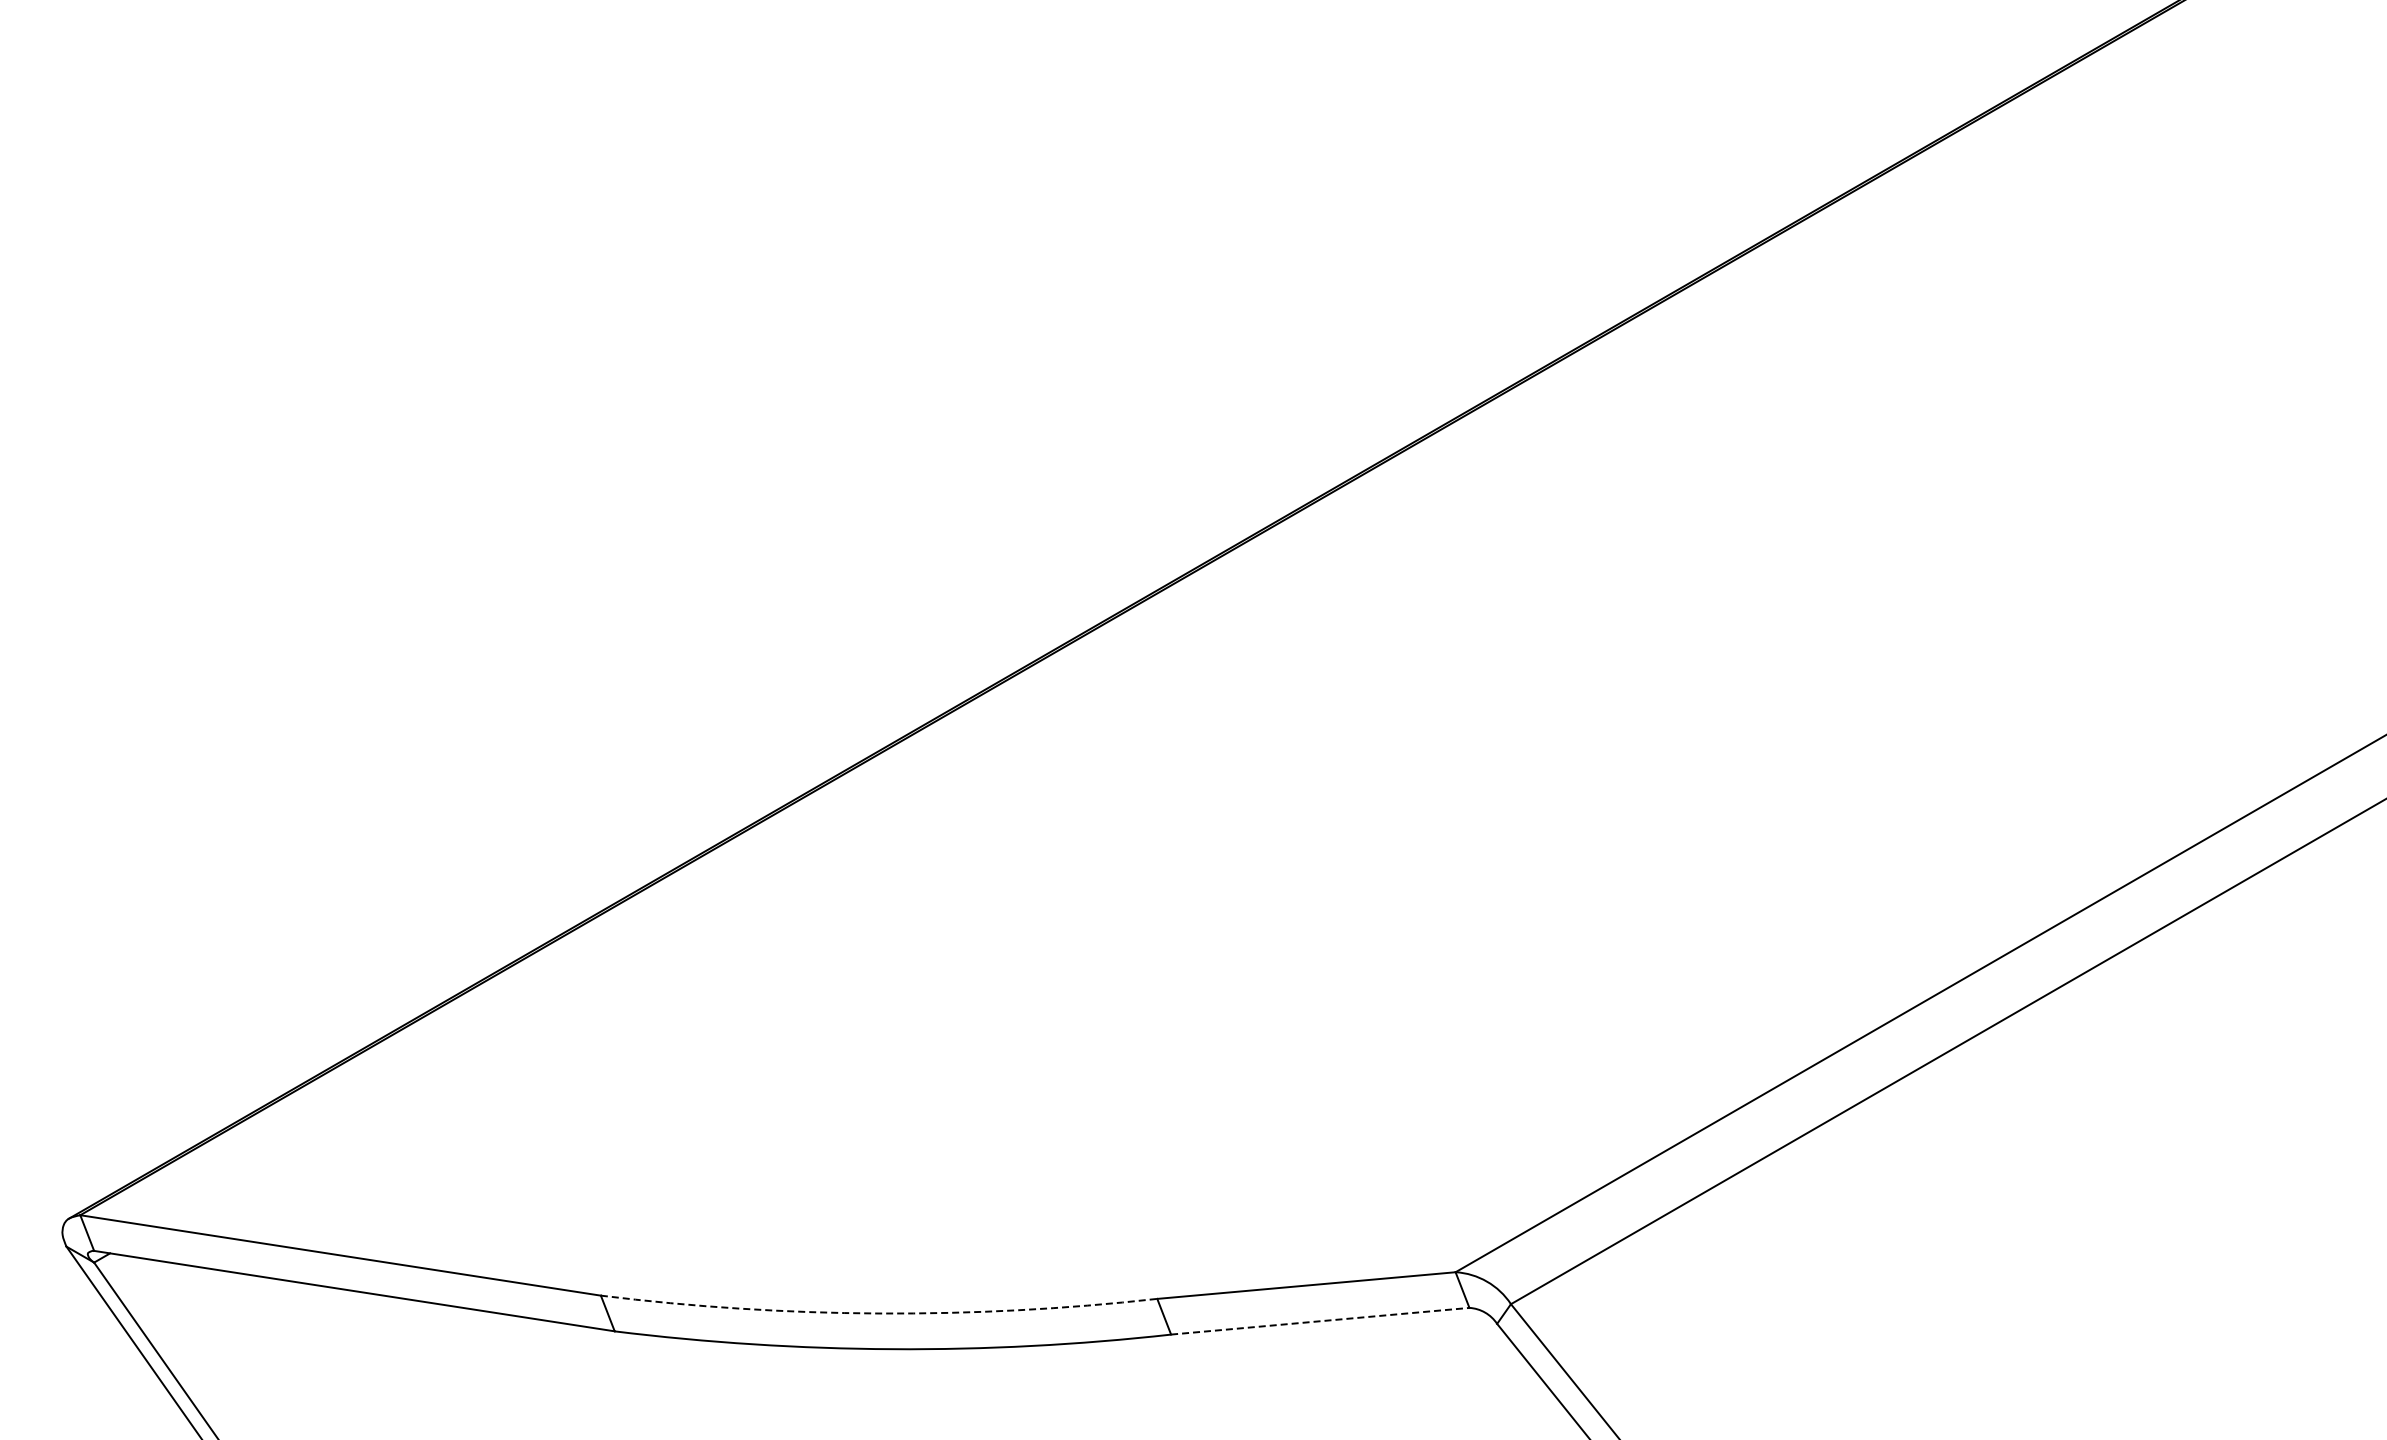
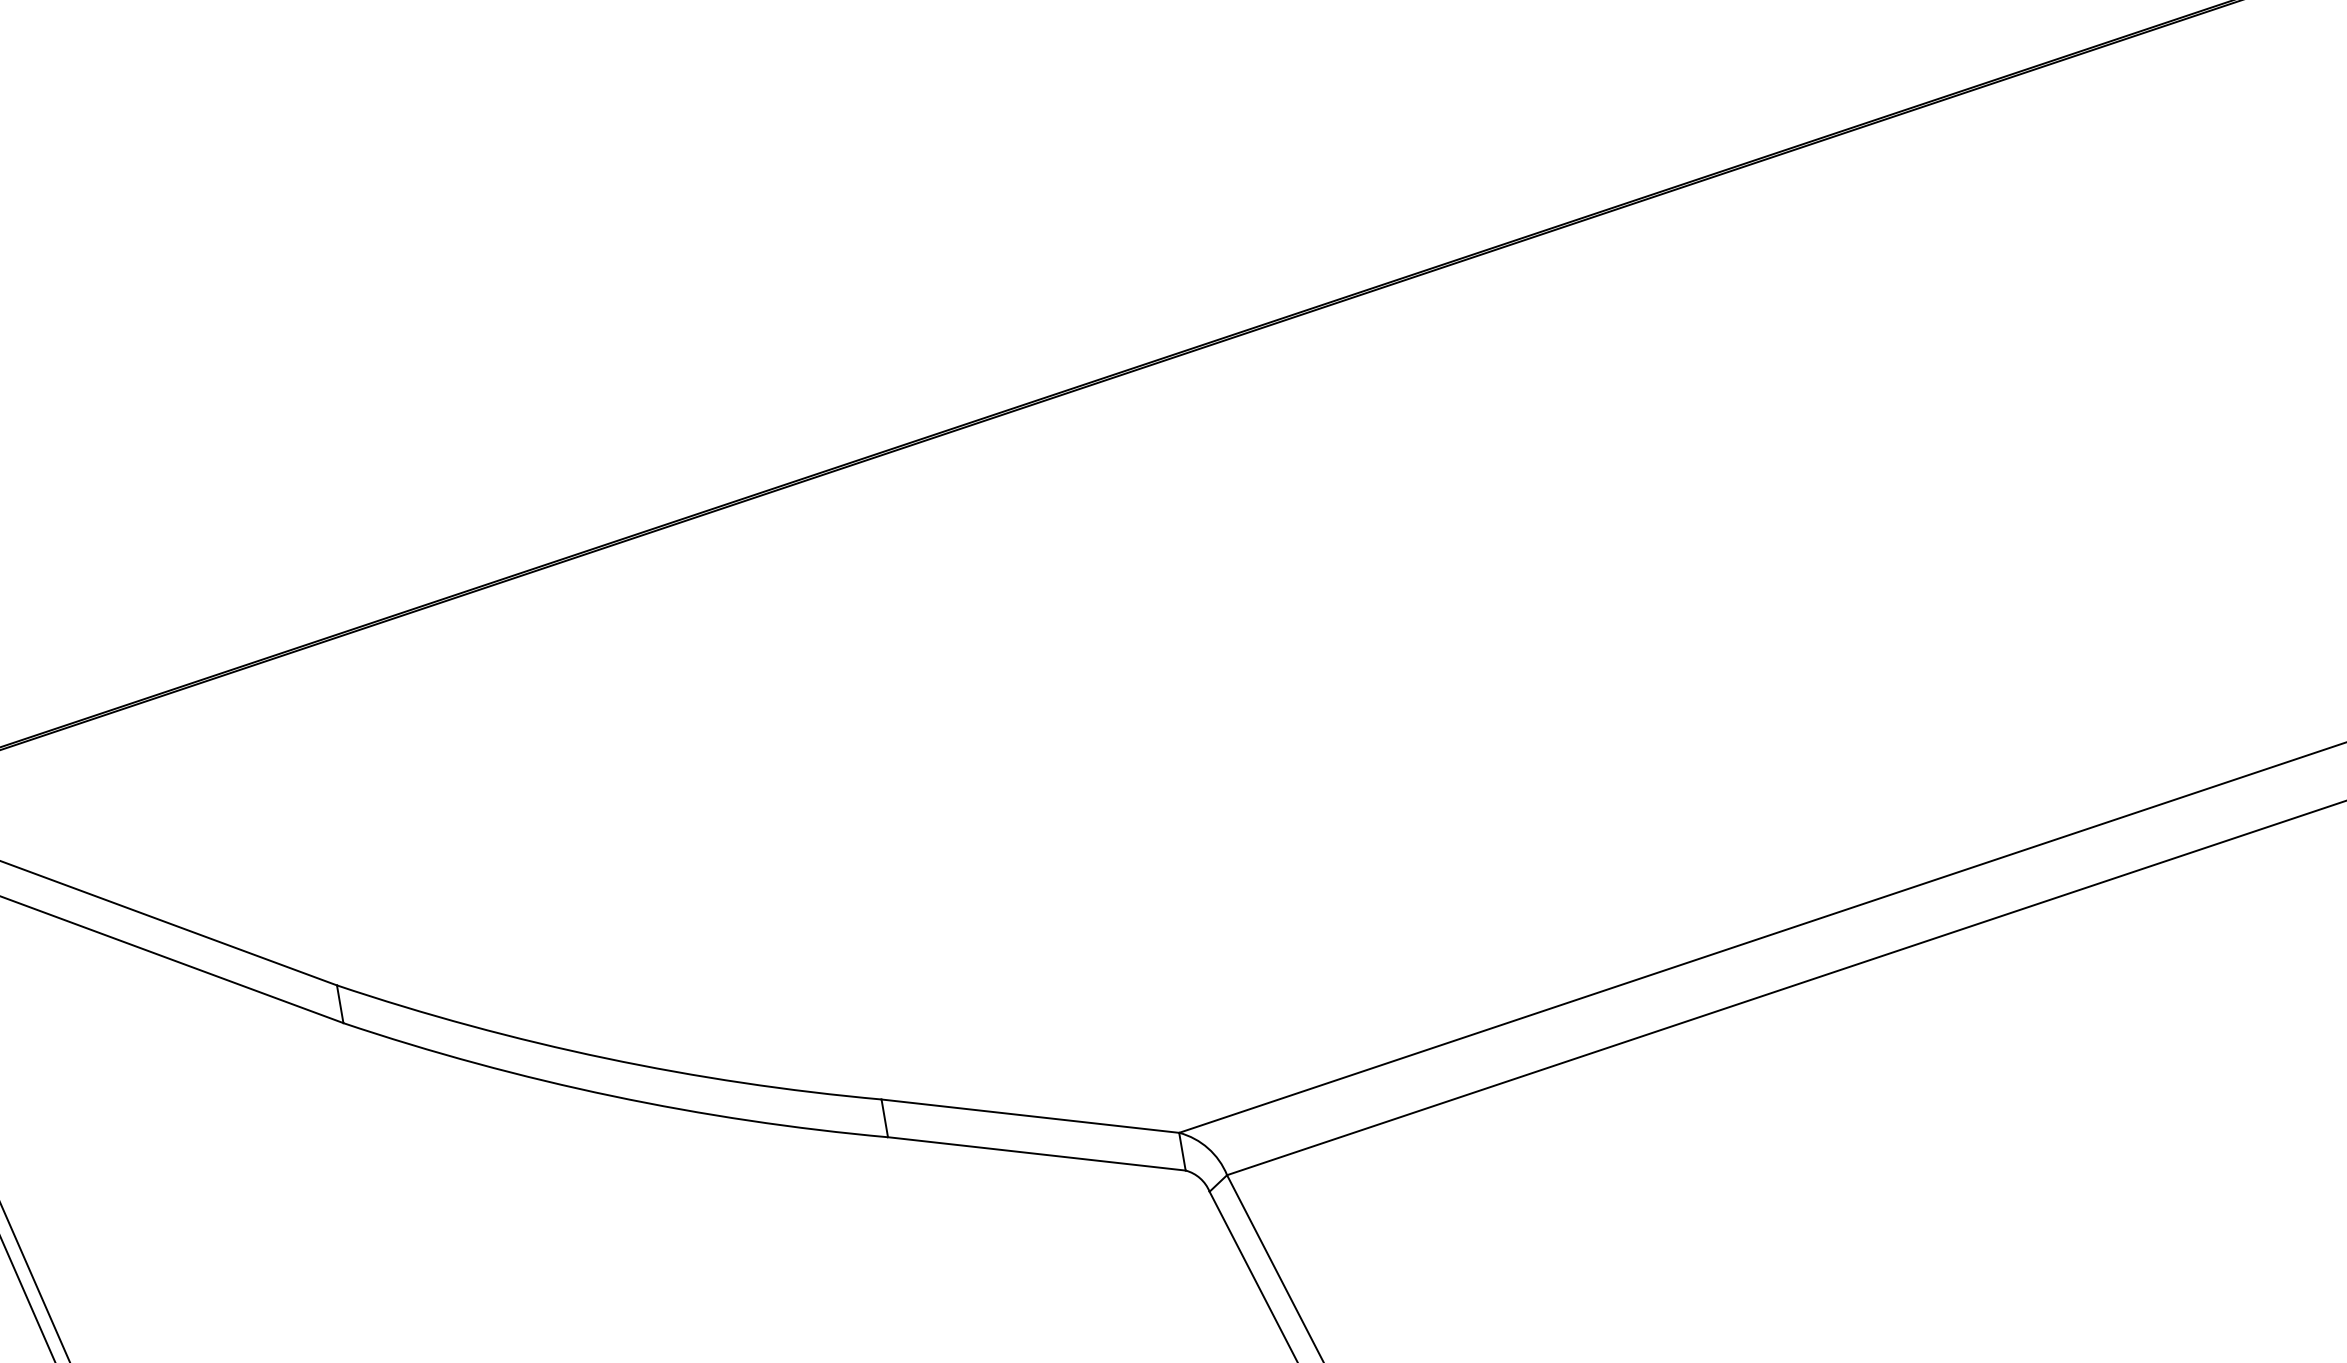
arc: (878, 1313) -> (605, 1058), dashed -> solid
line: (1320, 1321) -> (1036, 1154), dashed -> solid

